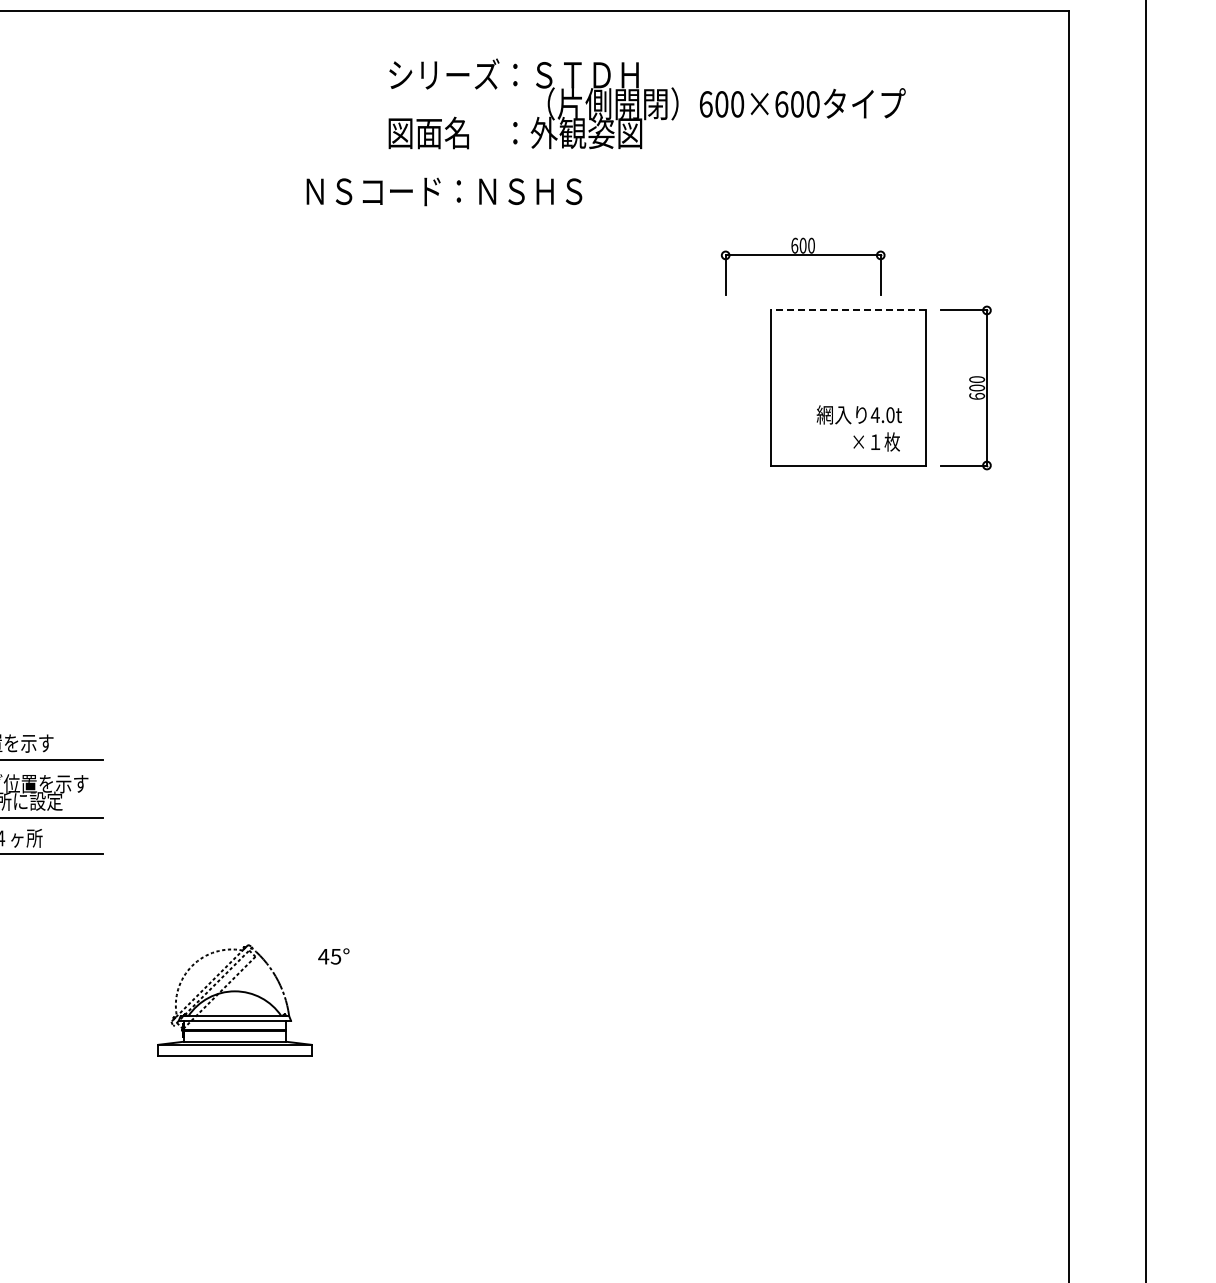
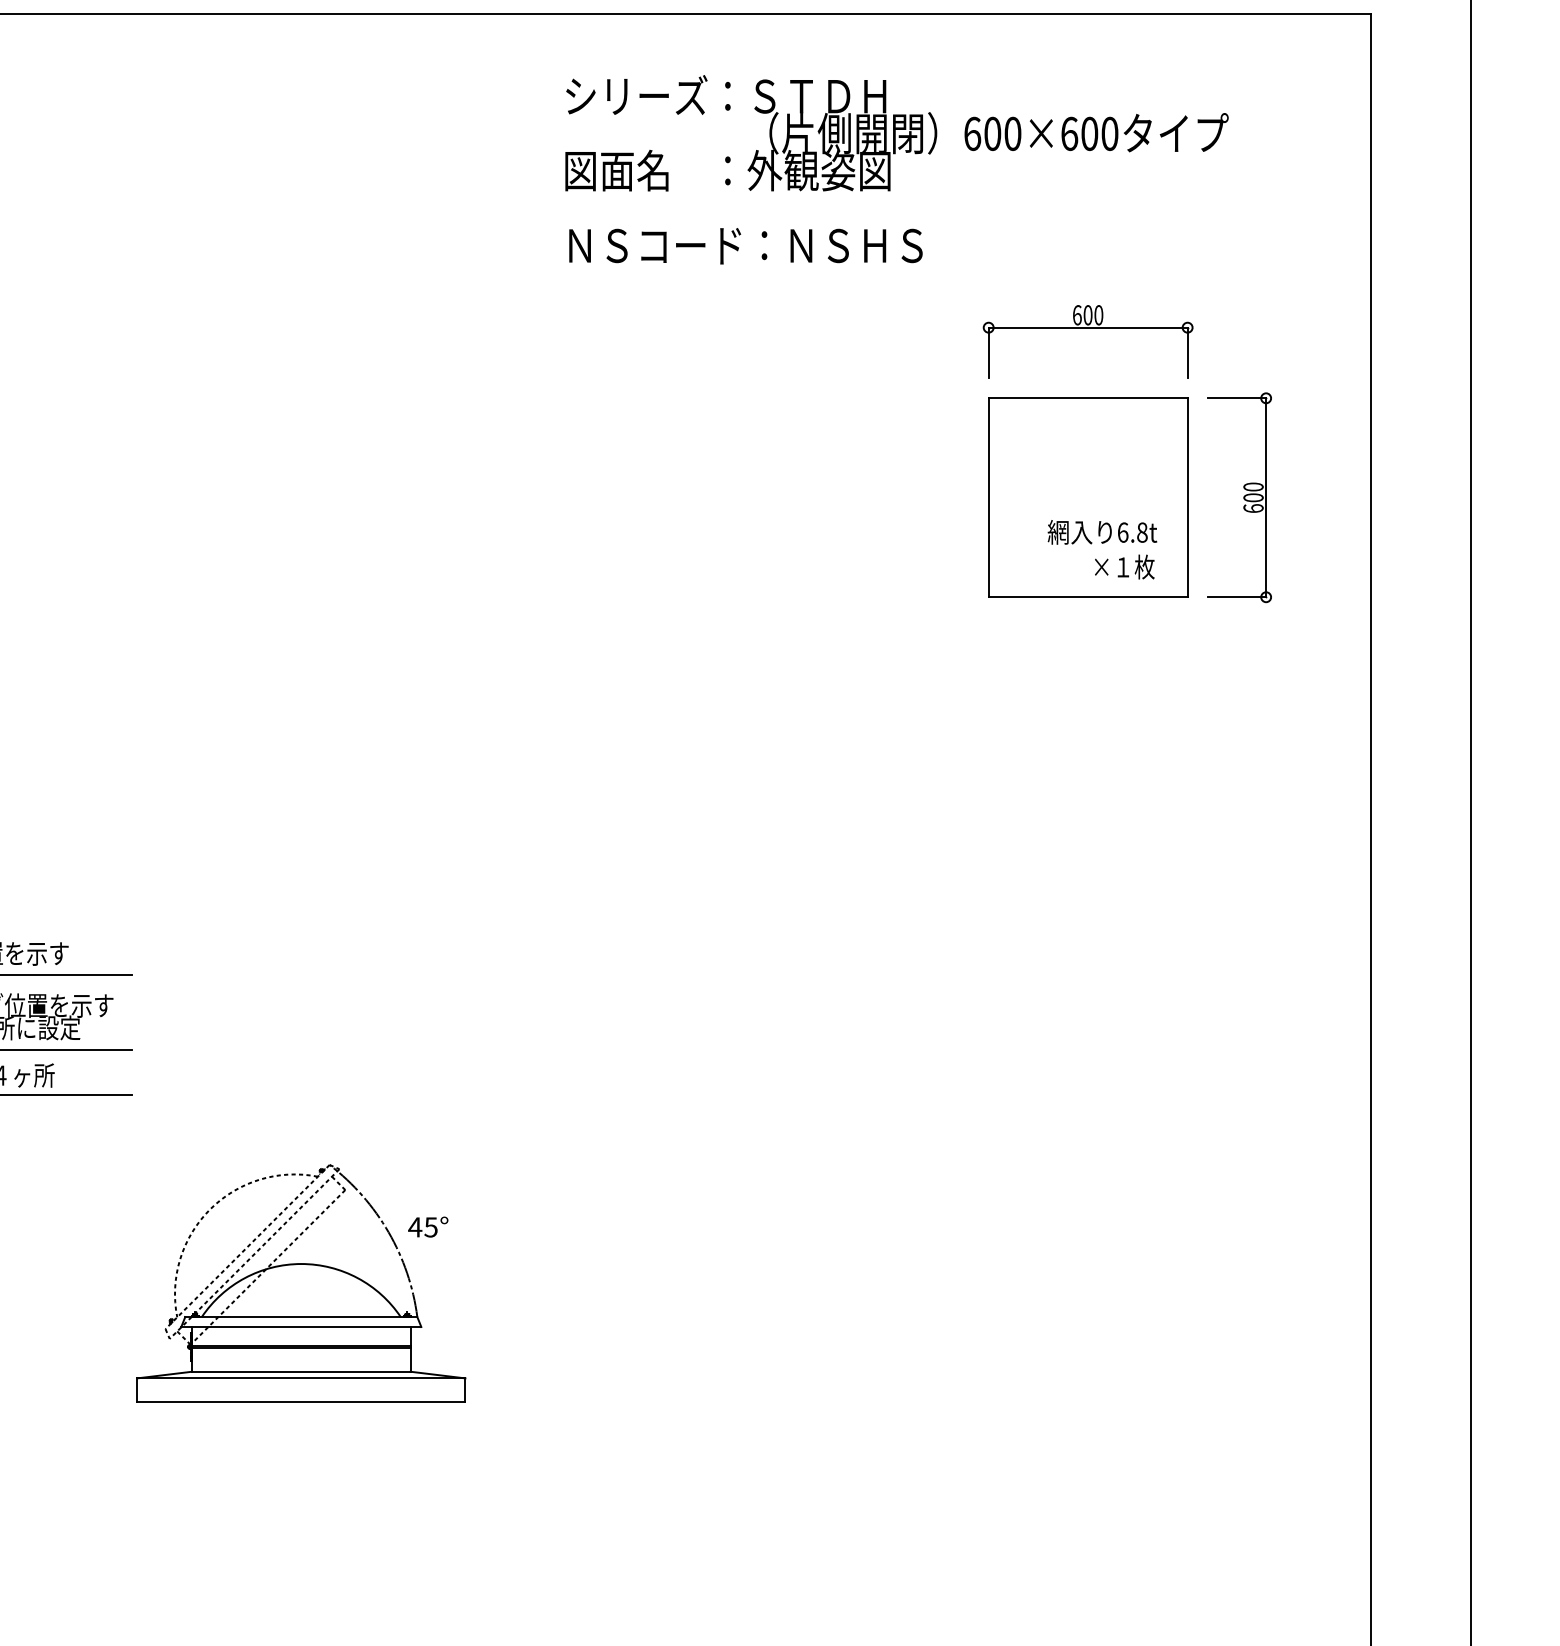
text: (646, 103) -> (896, 132), moved
text: (444, 191) -> (746, 245), moved
part: (802, 255) -> (1087, 327), moved
line: (848, 310) -> (1088, 398), dashed -> solid
text: (882, 415) -> (1132, 533), 4.0t -> 6.8t
part: (234, 1000) -> (300, 1283), size x1.67

